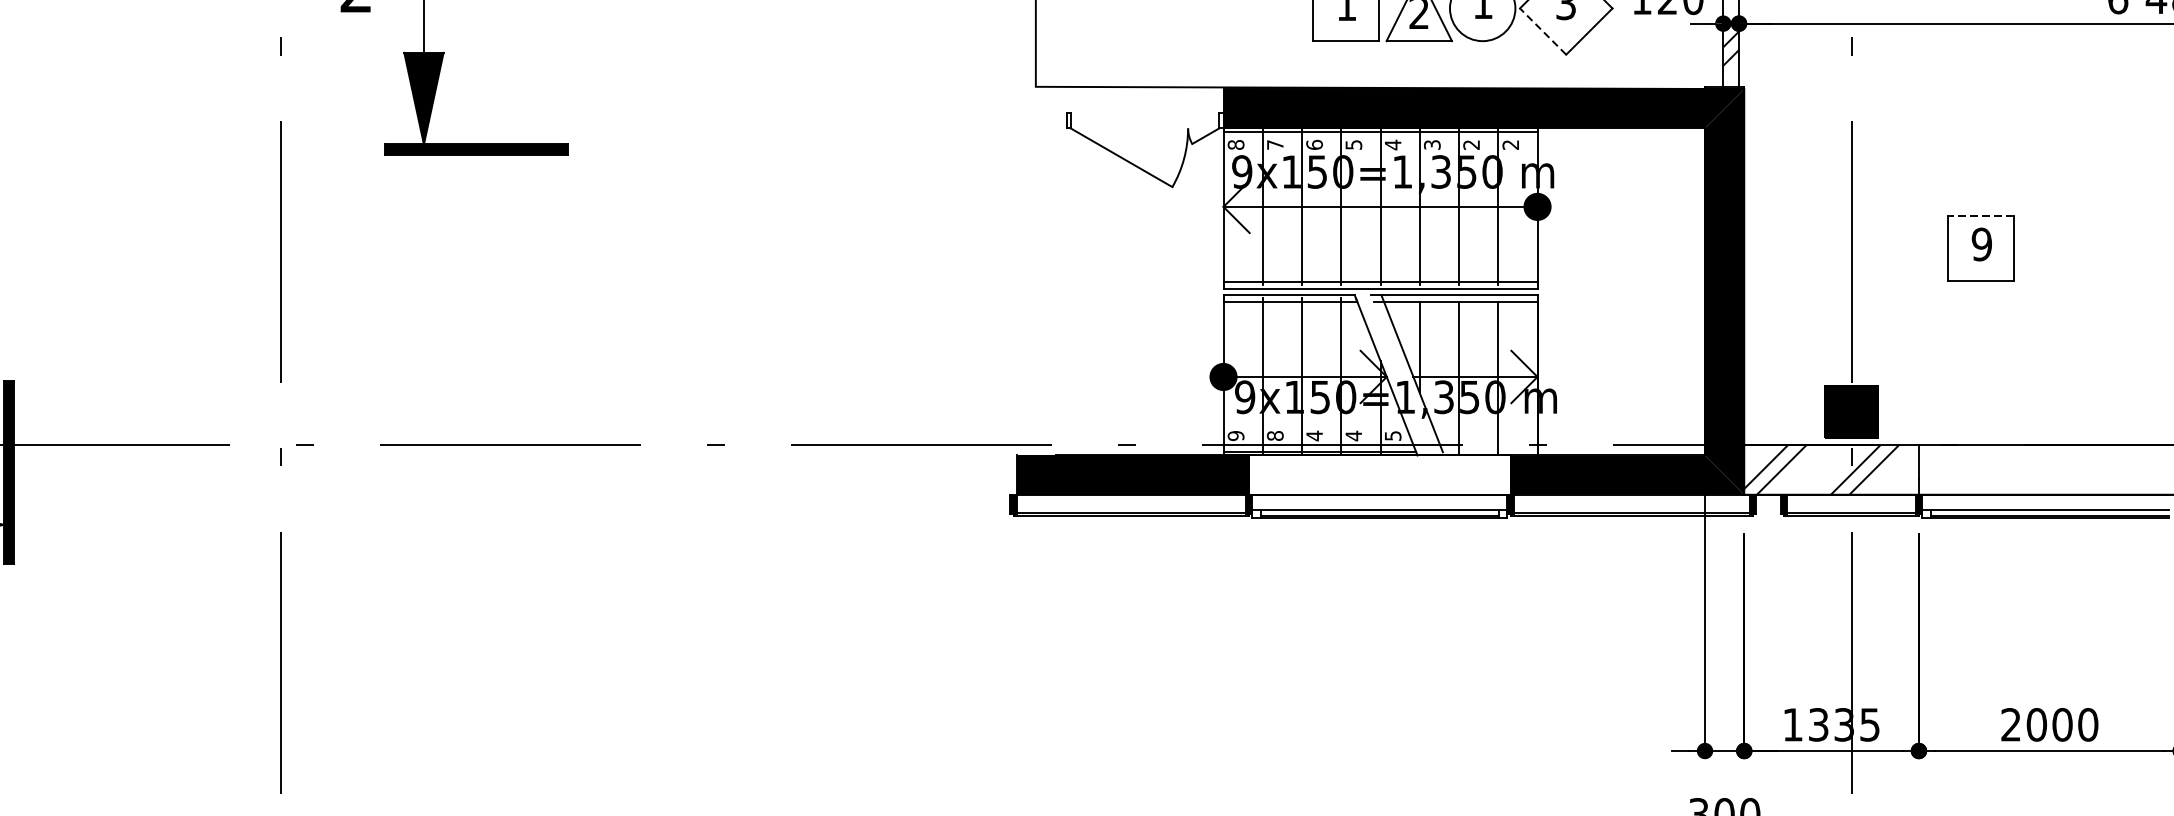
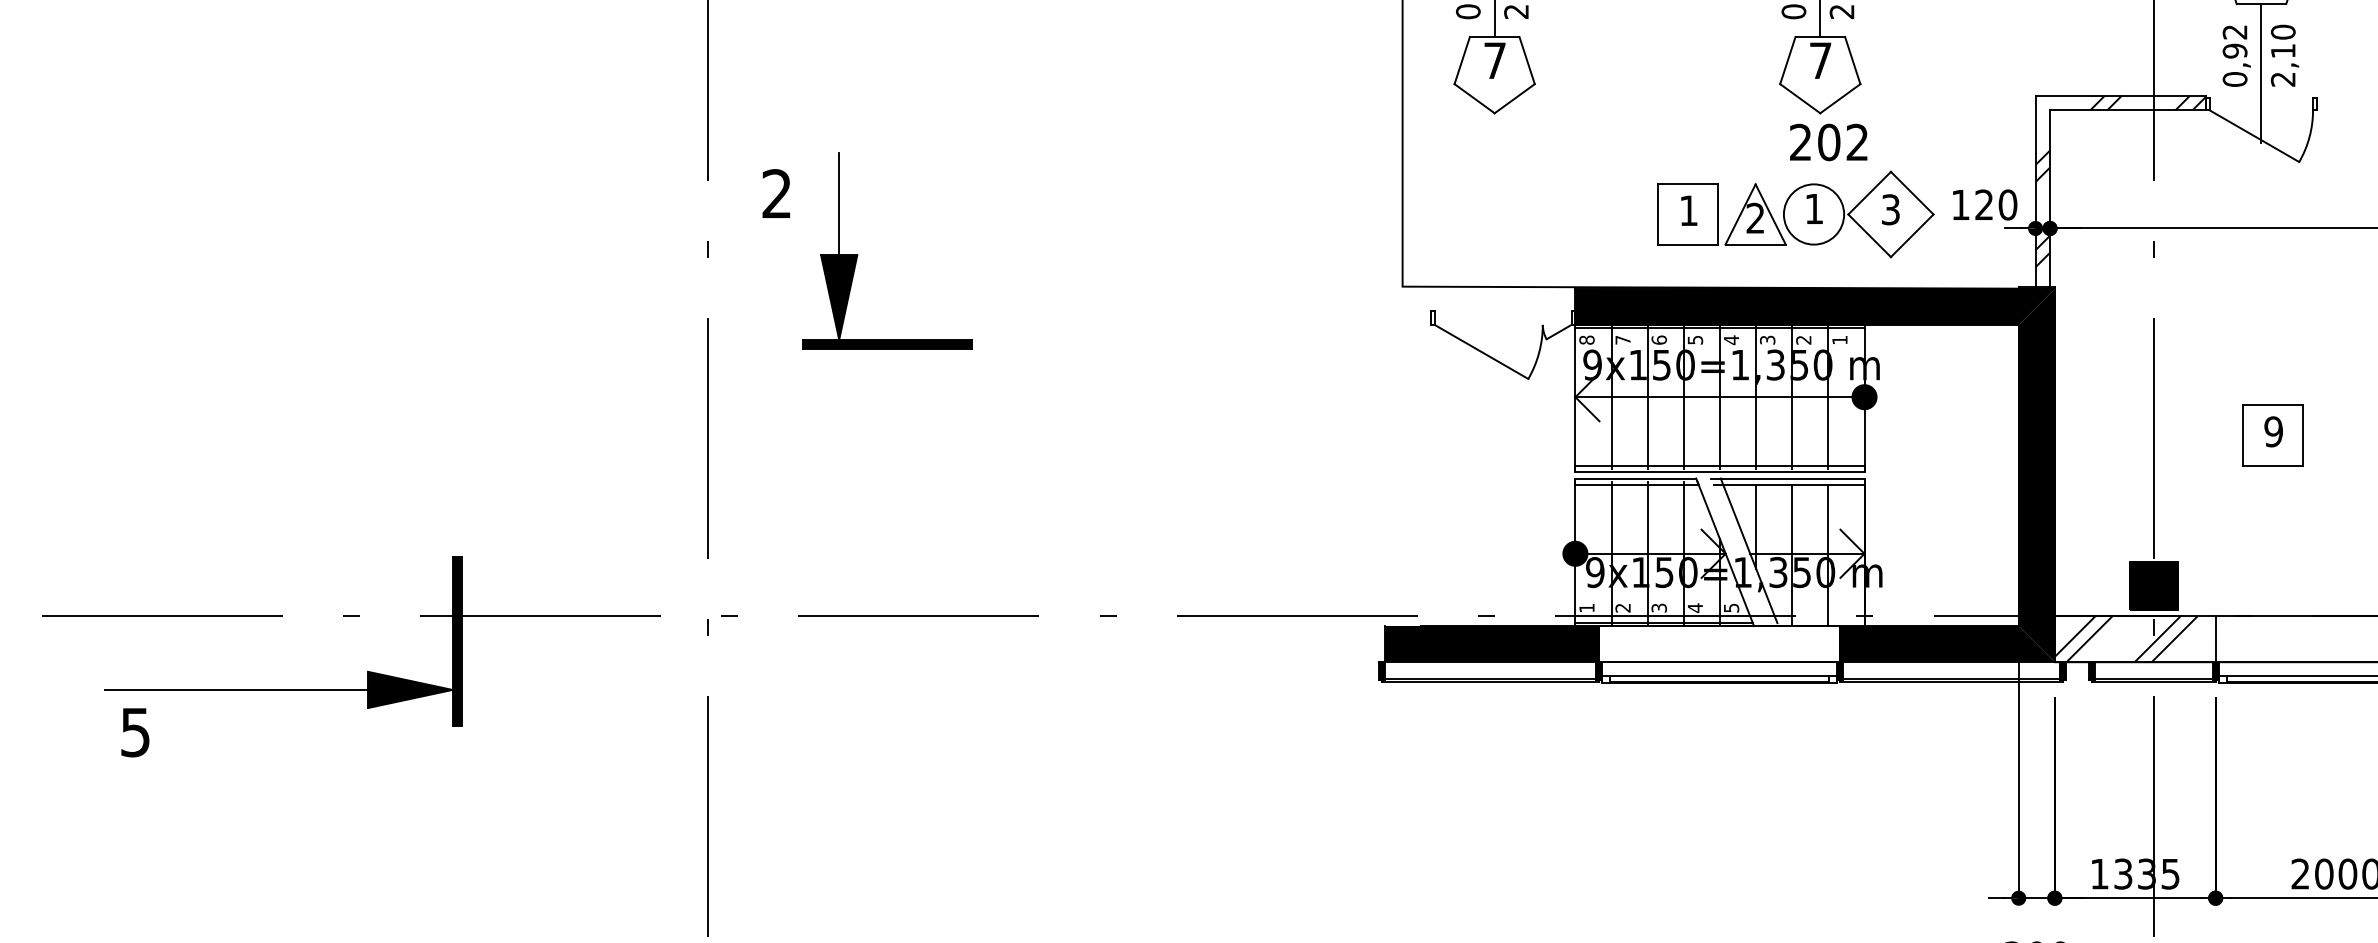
line: (1542, 31) -> (1869, 235), dashed -> solid
text: (1510, 145) -> (1839, 340), 2 -> 1
line: (1980, 215) -> (2272, 405), dashed -> solid
text: (1235, 435) -> (1586, 607), 9 -> 1
text: (1274, 435) -> (1622, 607), 8 -> 2
text: (1313, 436) -> (1658, 608), 4 -> 3

